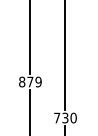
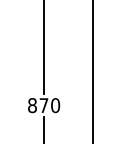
text: (38, 82) -> (55, 106), 879 -> 870

